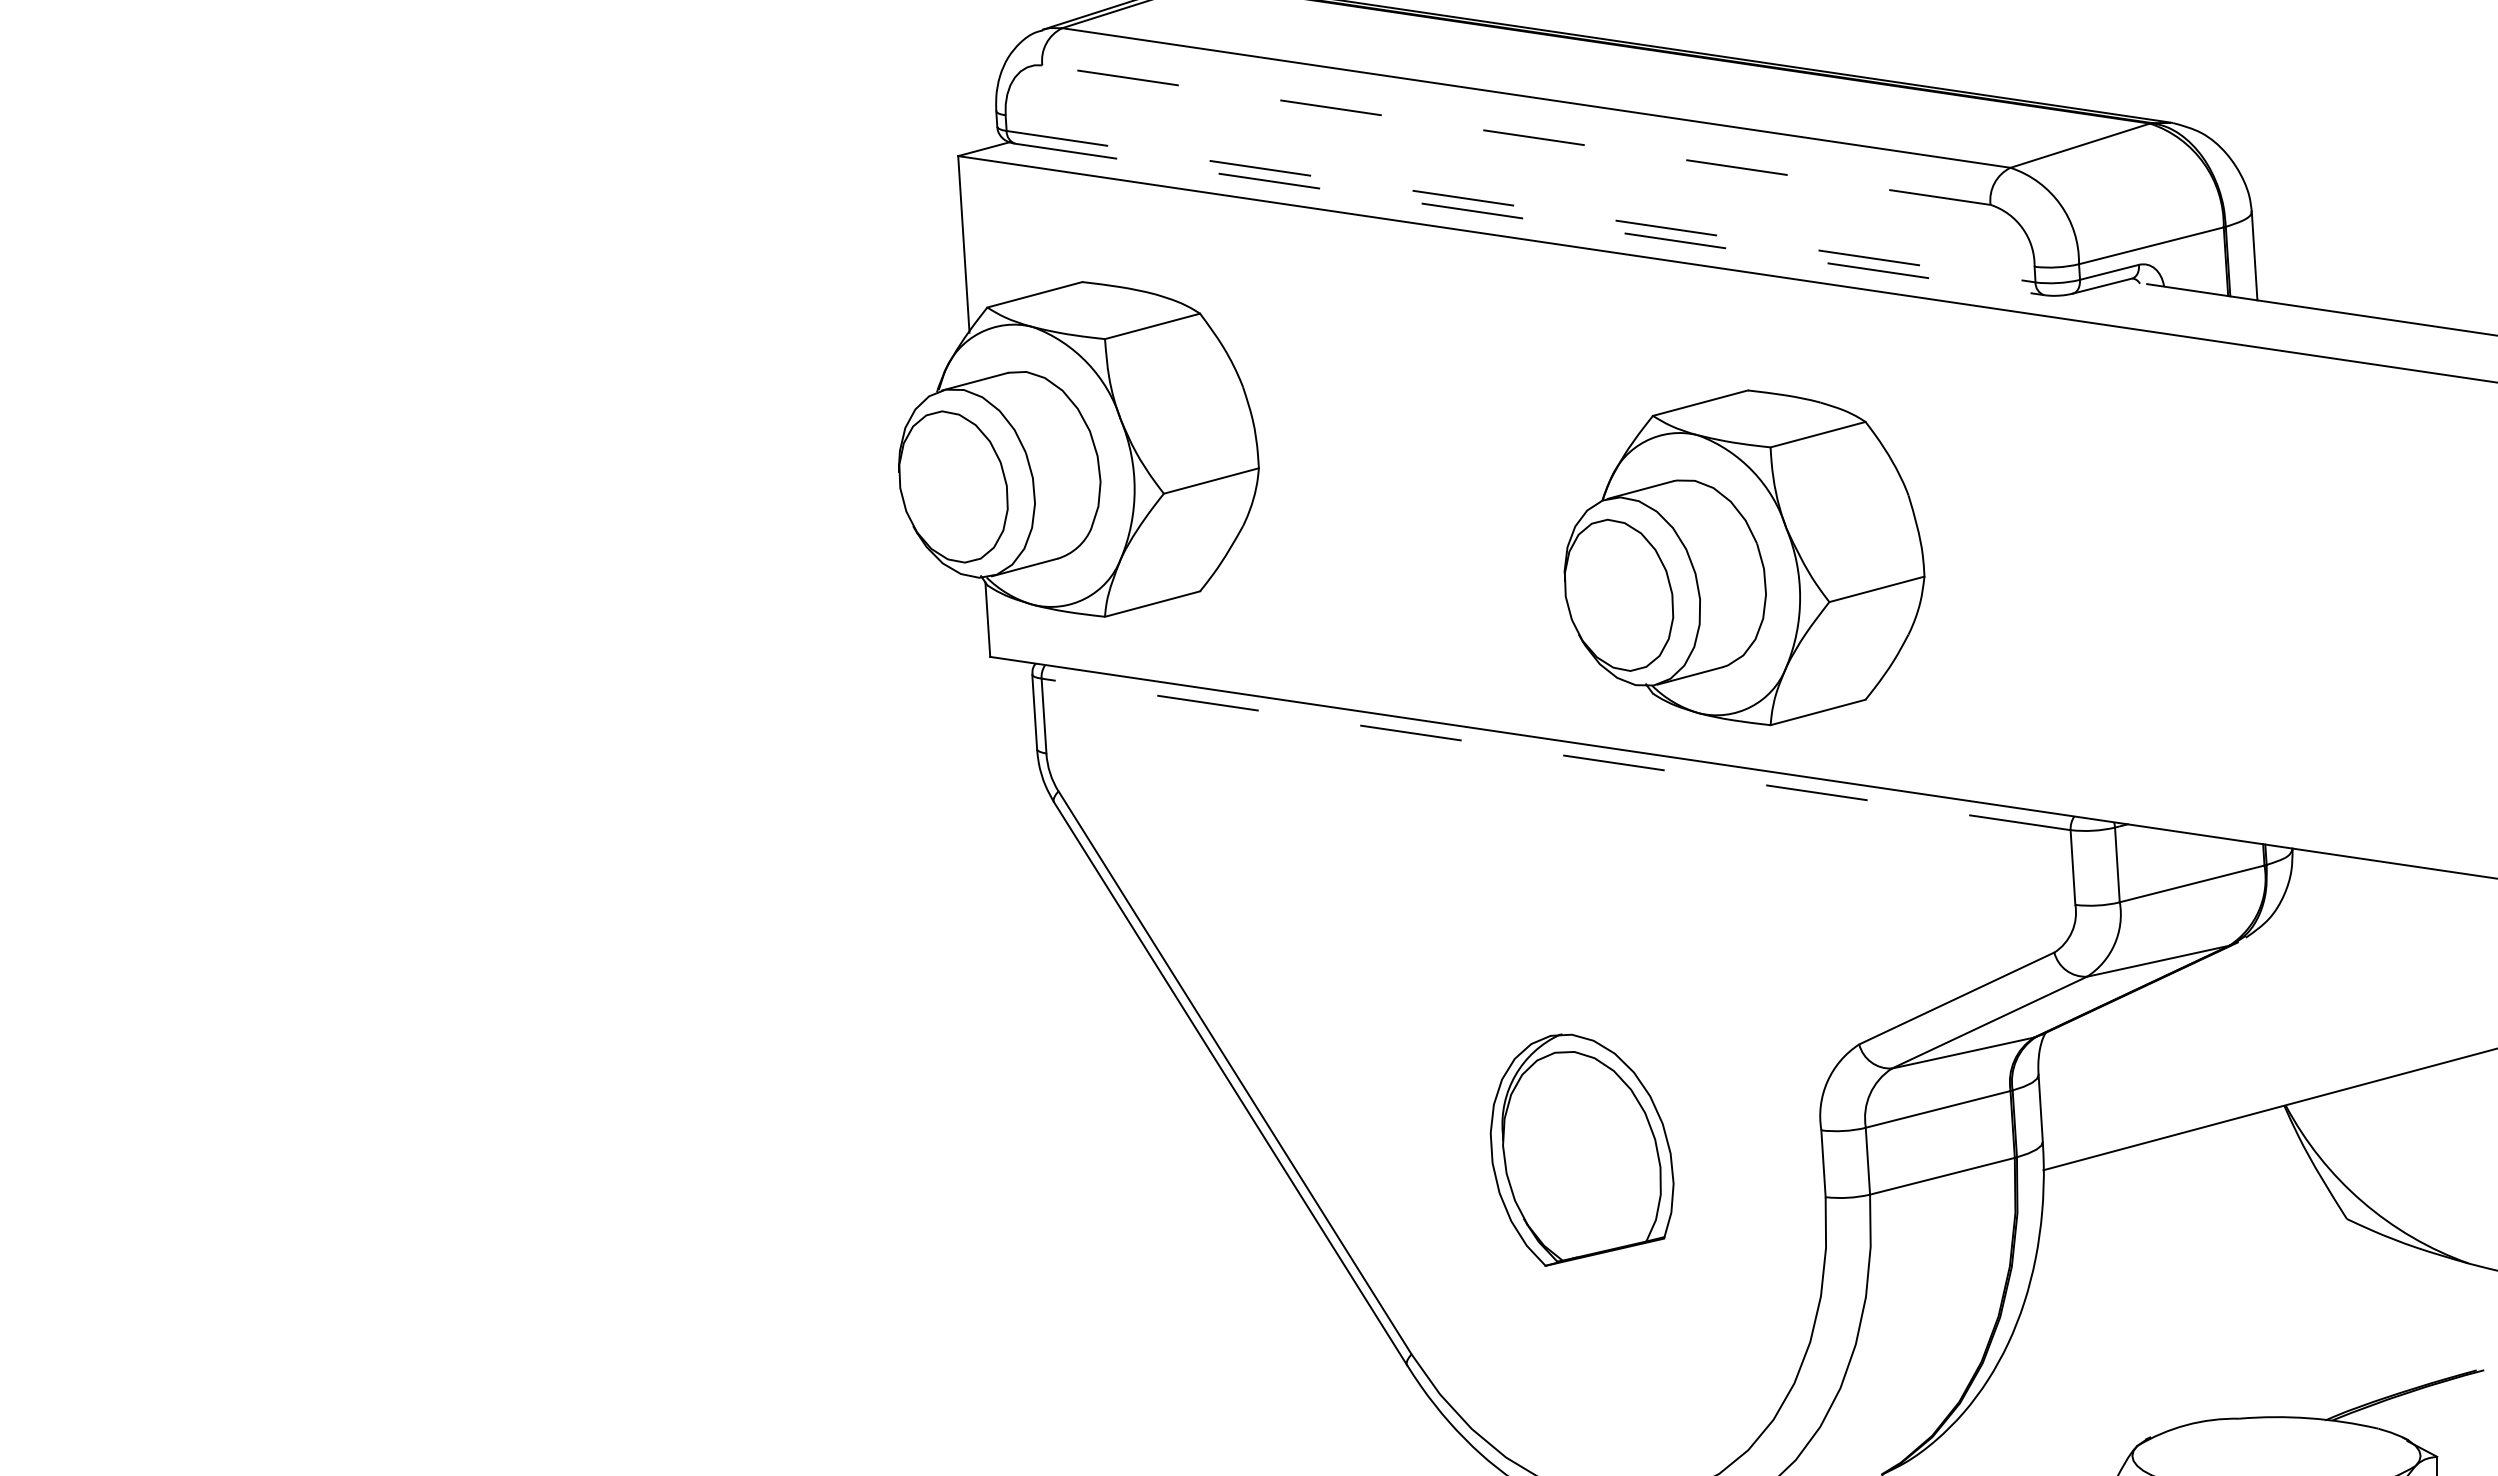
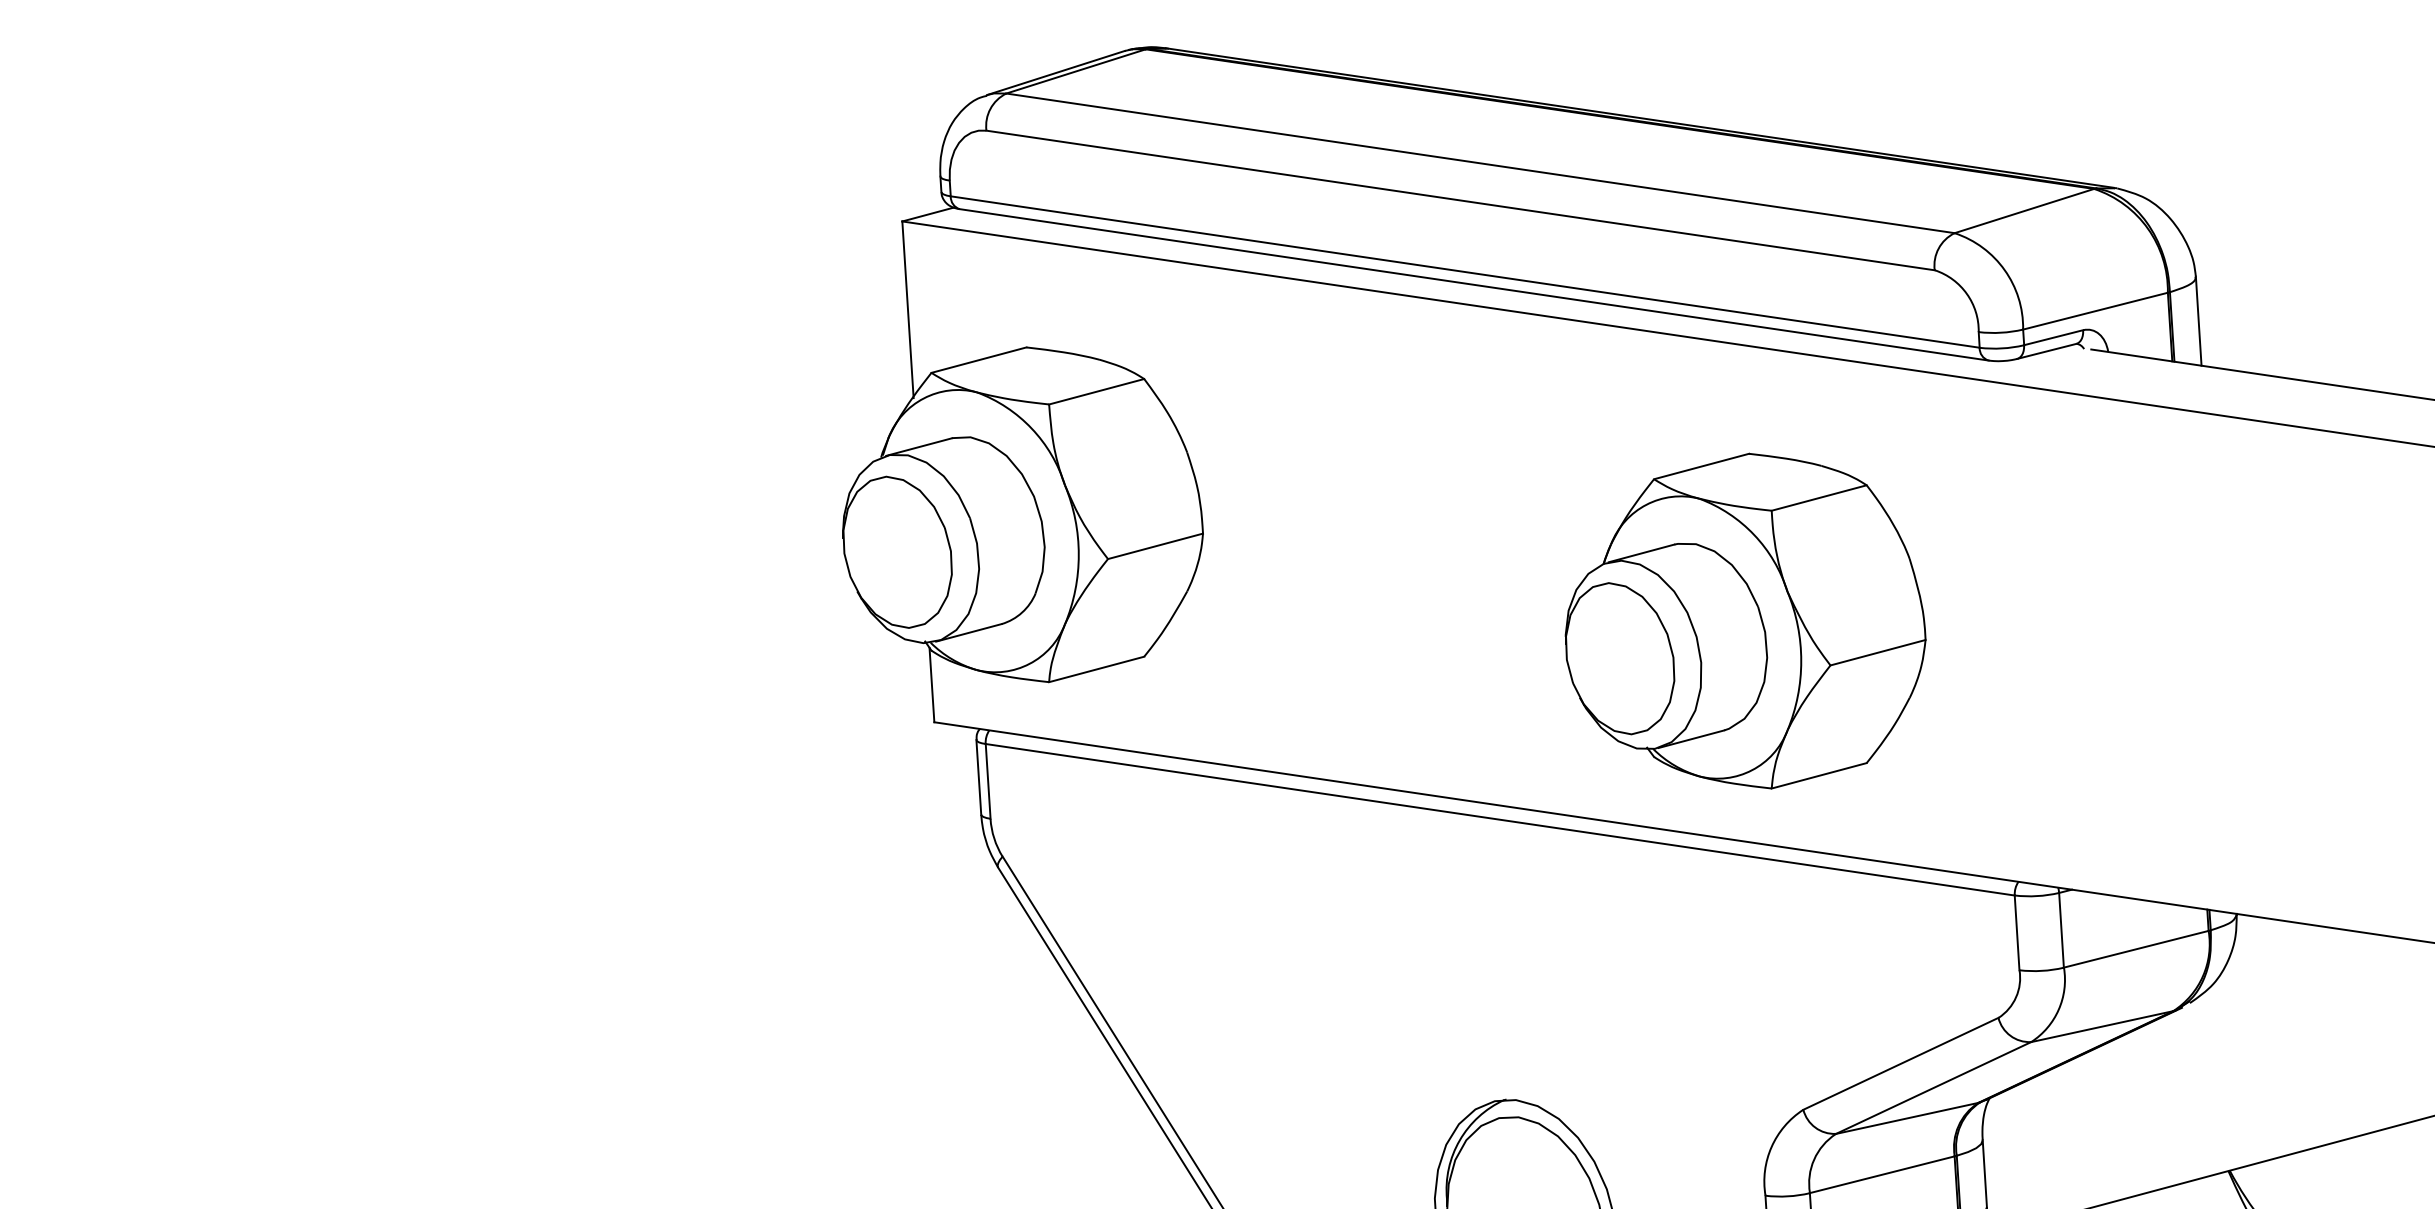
line: (1516, 135) -> (1460, 200), dashed -> solid
line: (1521, 206) -> (1465, 271), dashed -> solid
line: (1530, 219) -> (1474, 284), dashed -> solid
part: (1744, 557) -> (1745, 620), moved
line: (1555, 754) -> (1499, 819), dashed -> solid

